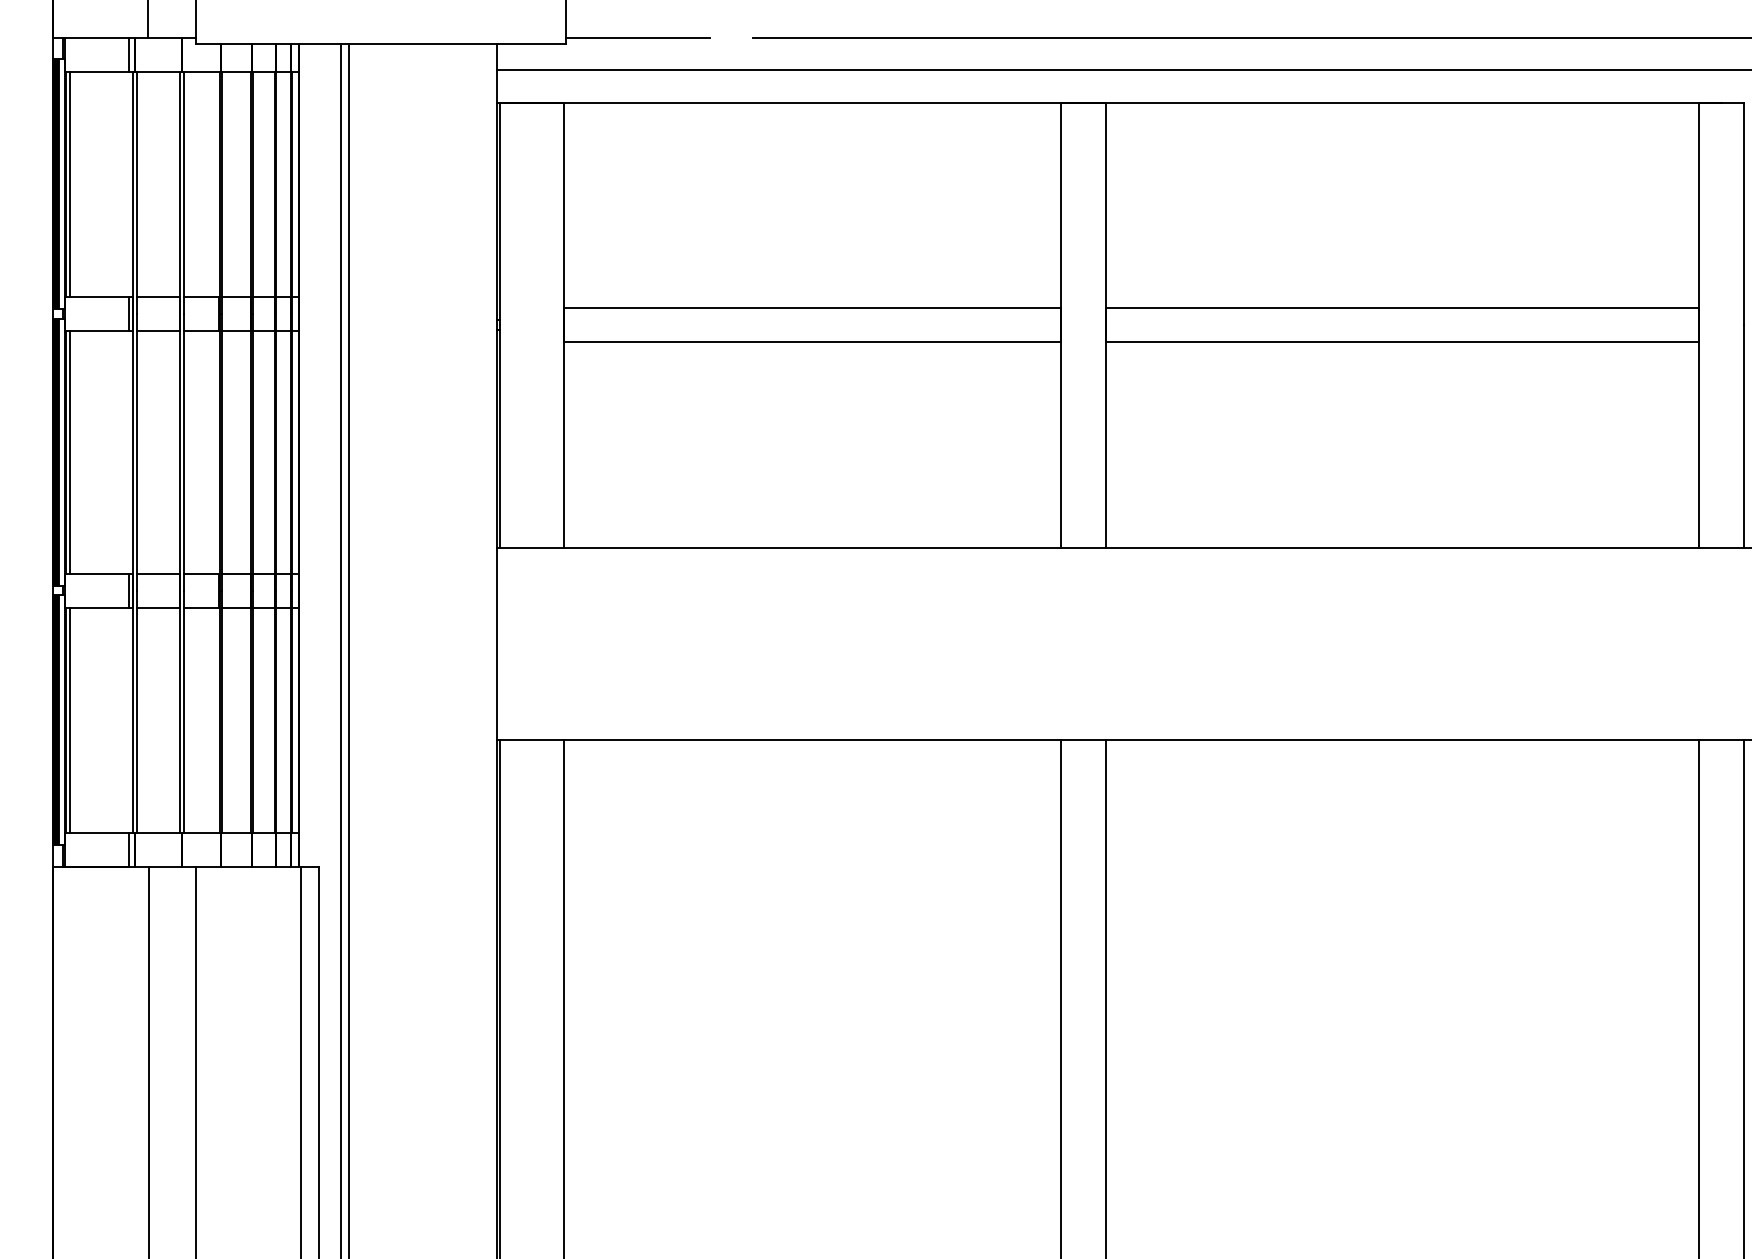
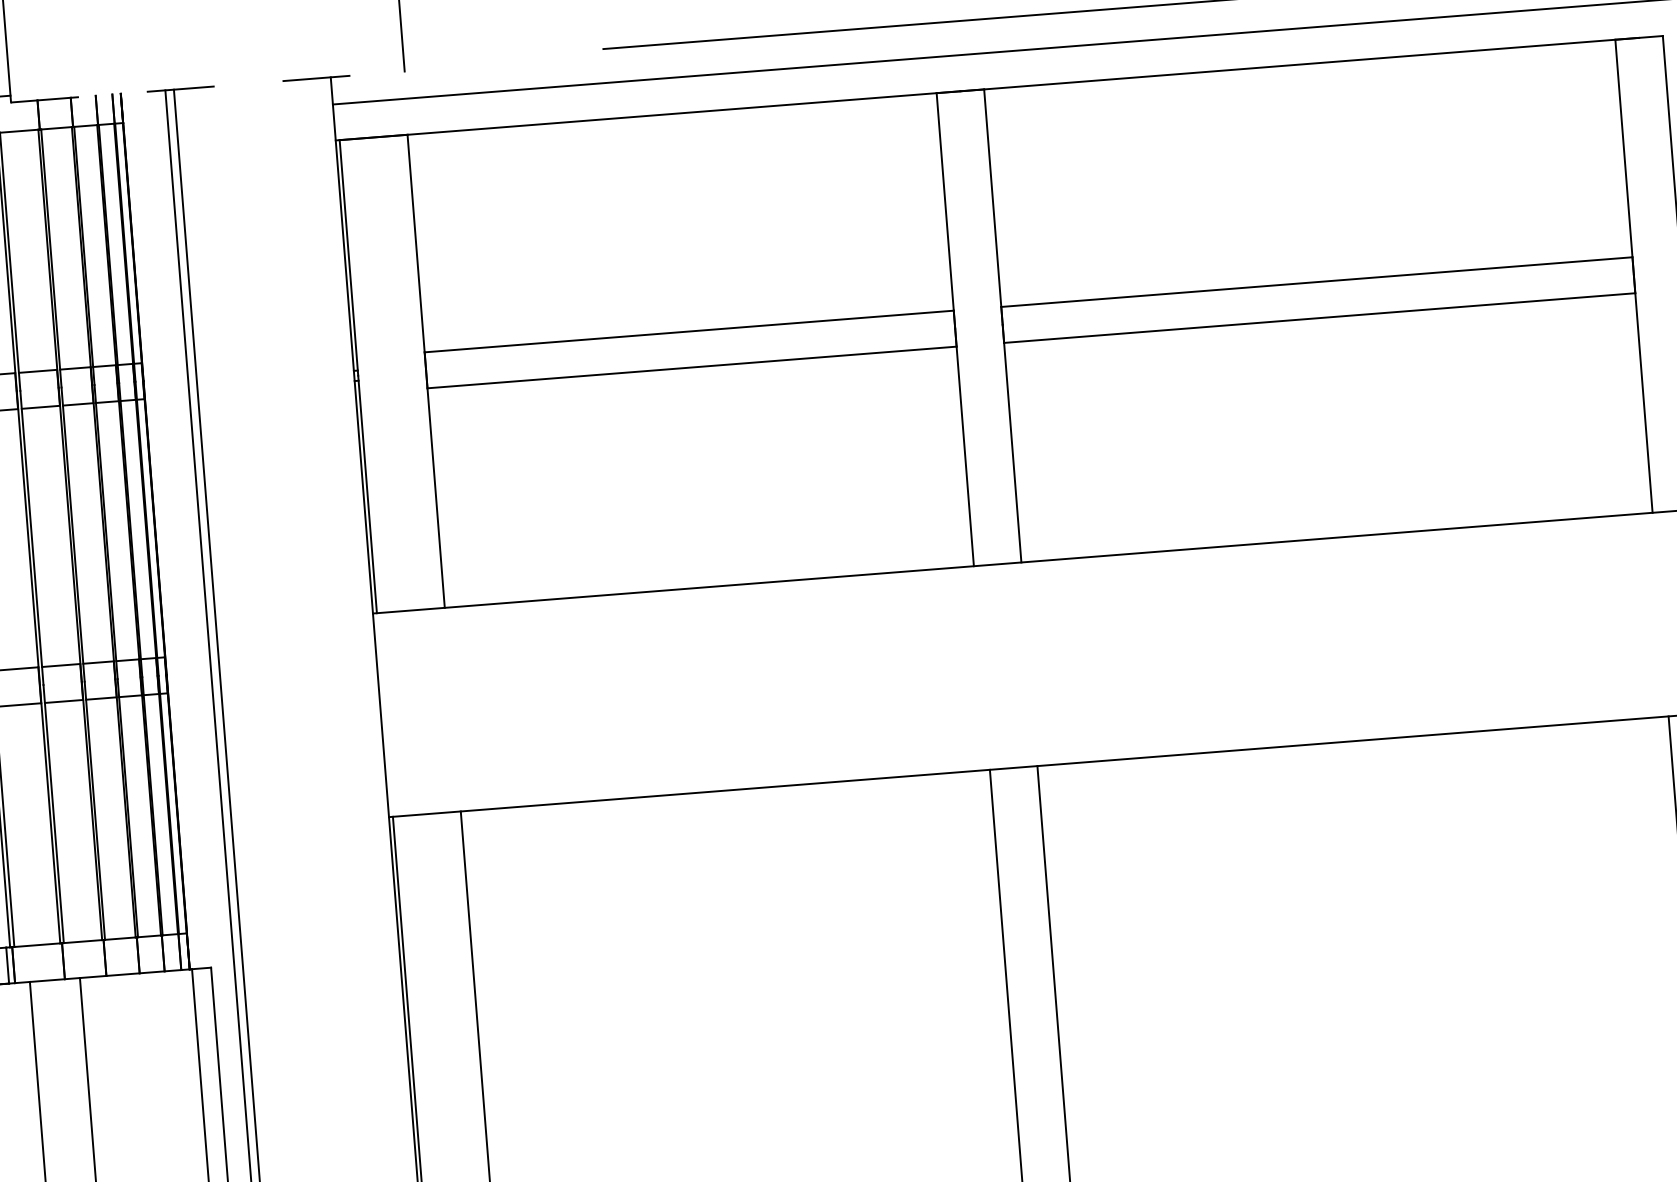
line: (637, 37) -> (480, 58), removed
line: (381, 44) -> (208, 87), solid -> dashed

